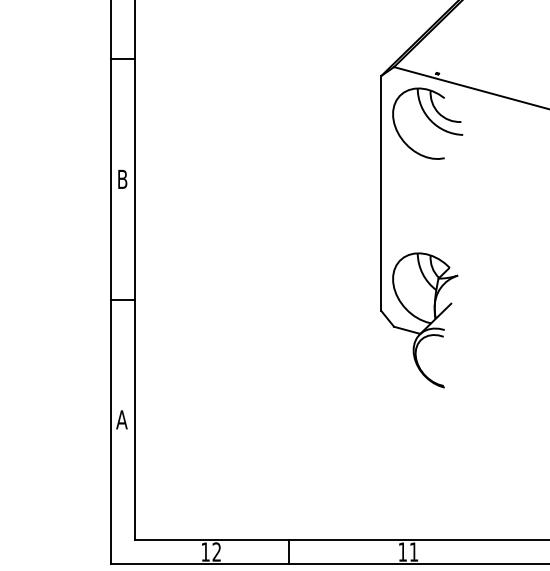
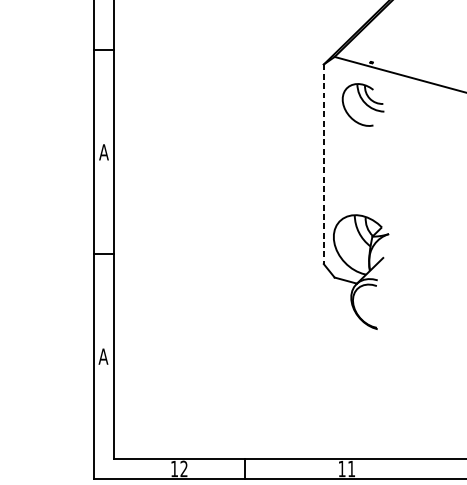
part: (427, 123) -> (363, 104), size x0.7
text: (122, 178) -> (103, 151), B -> A
line: (381, 193) -> (323, 164), solid -> dashed

